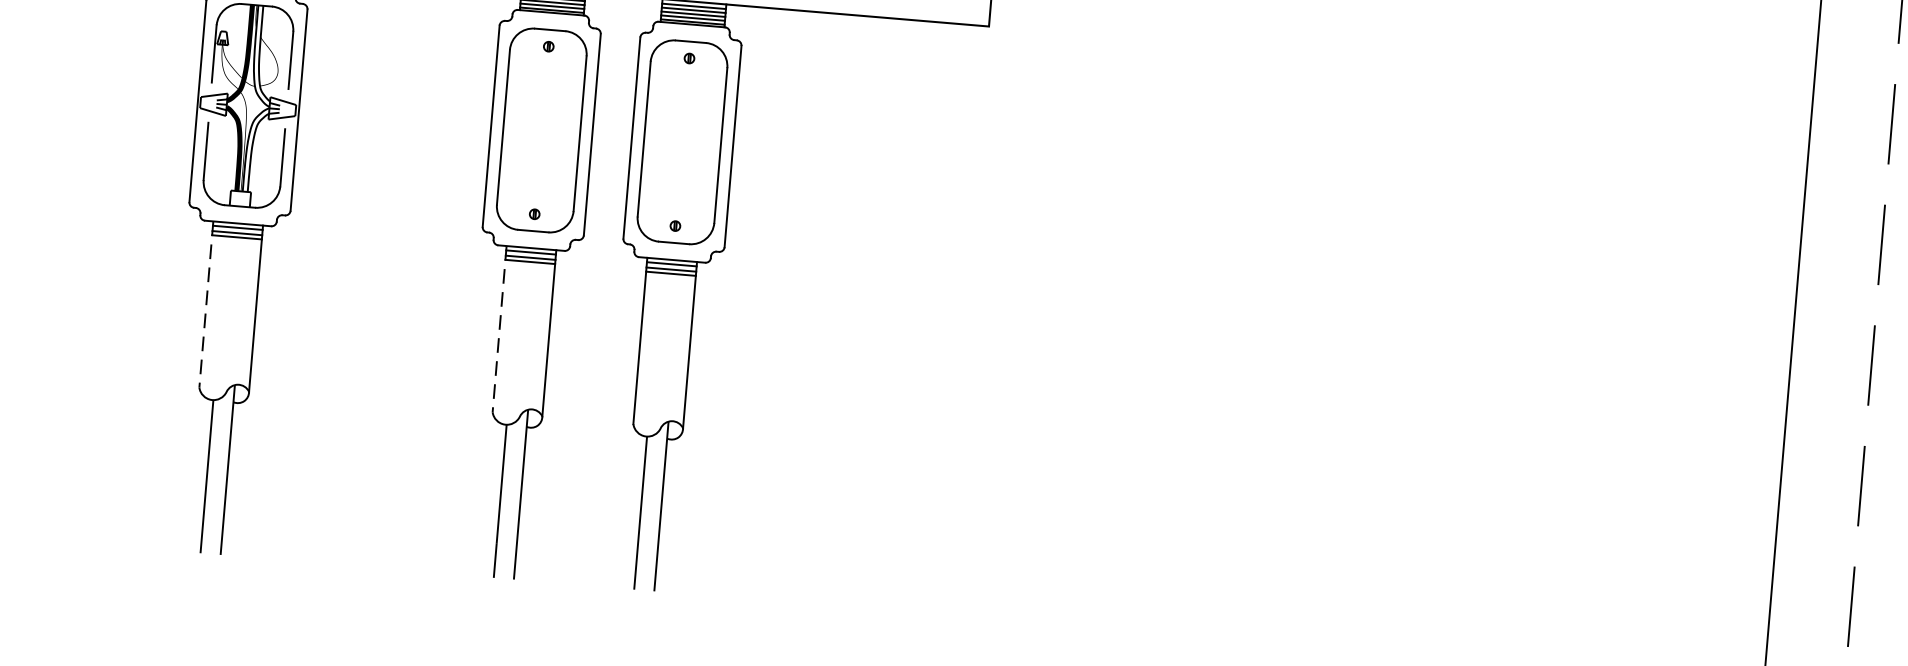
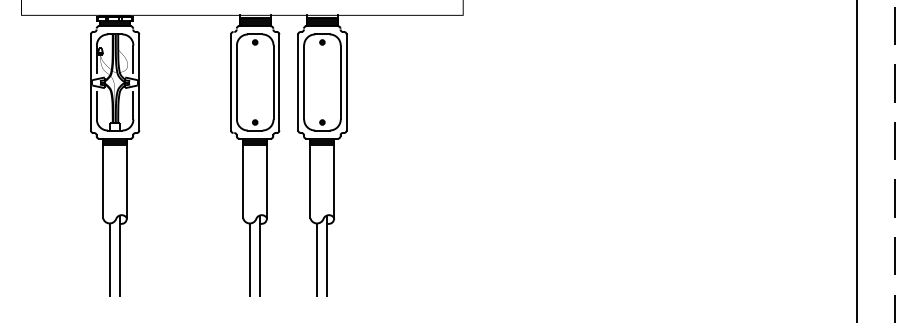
line: (207, 304) -> (103, 178), dashed -> solid
line: (500, 329) -> (243, 178), dashed -> solid

